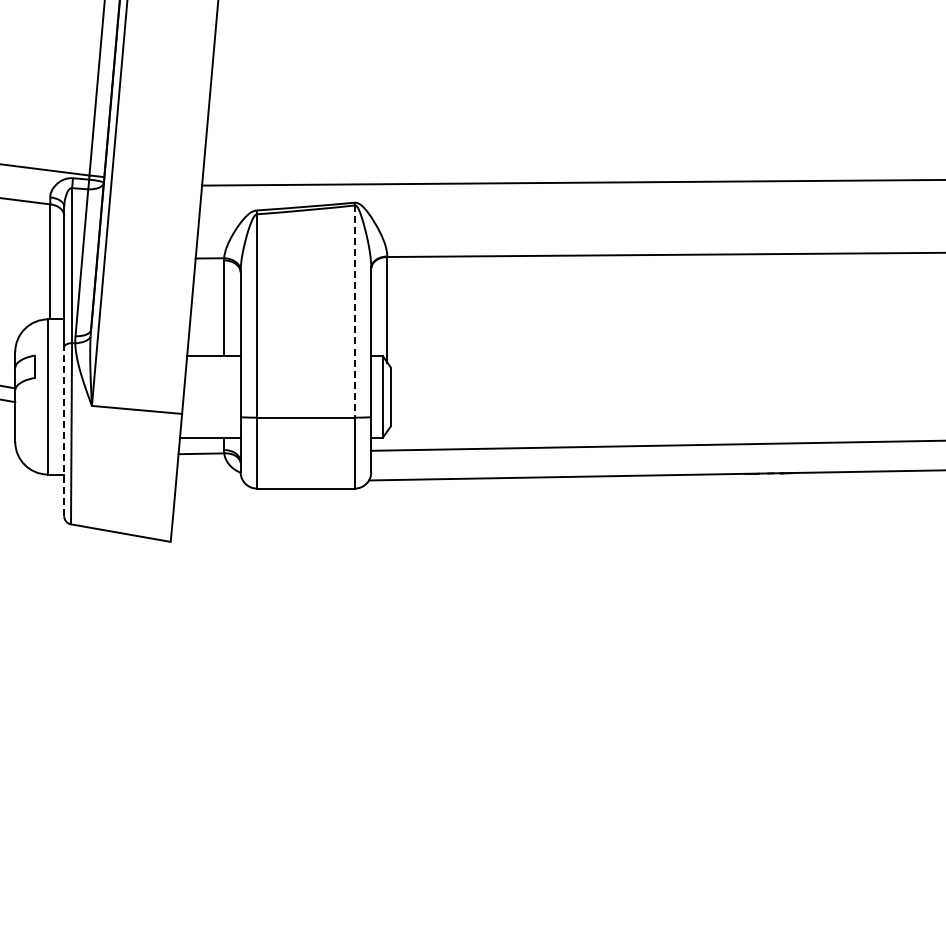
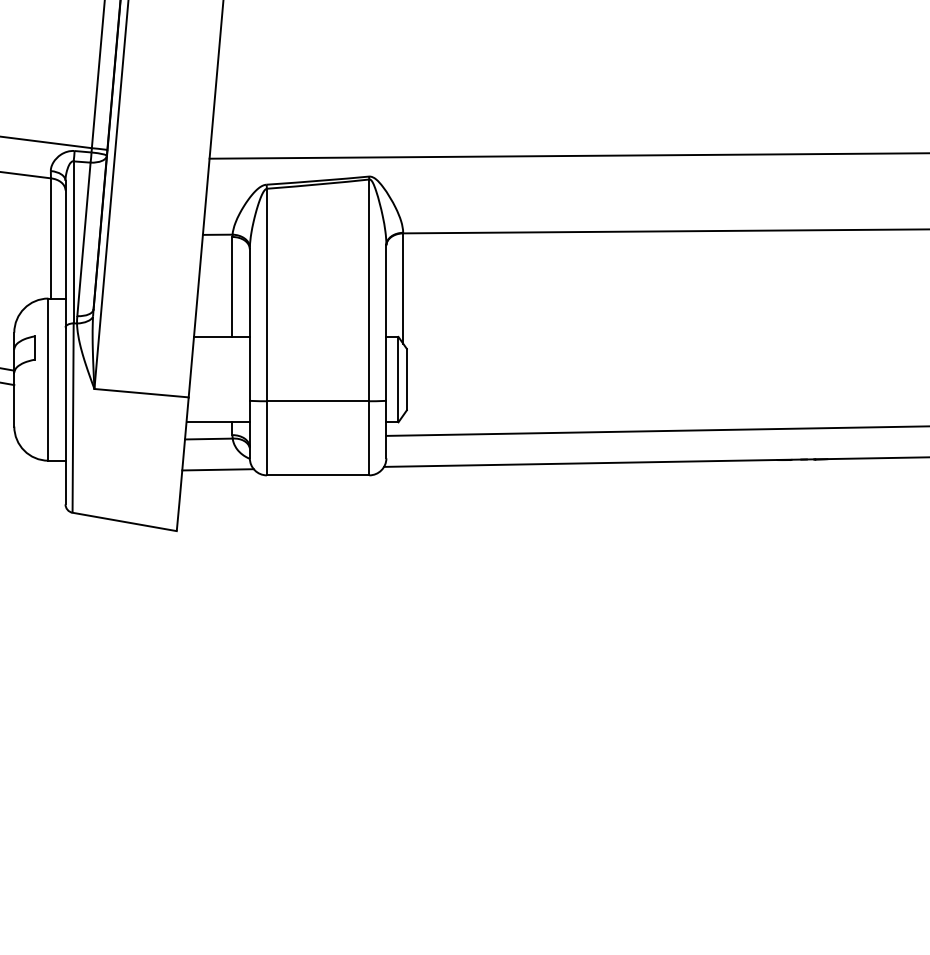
line: (354, 312) -> (368, 291), dashed -> solid
line: (64, 431) -> (65, 415), dashed -> solid
line: (209, 482) -> (217, 469), added

